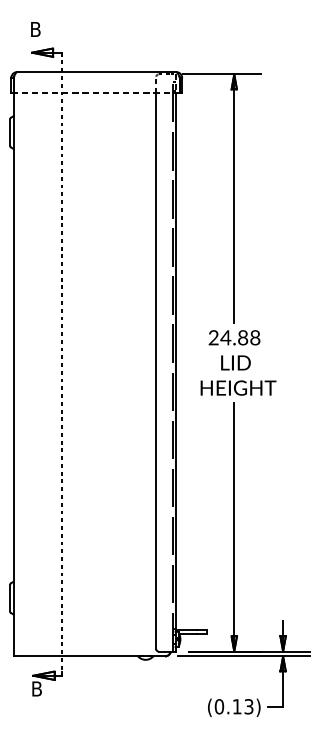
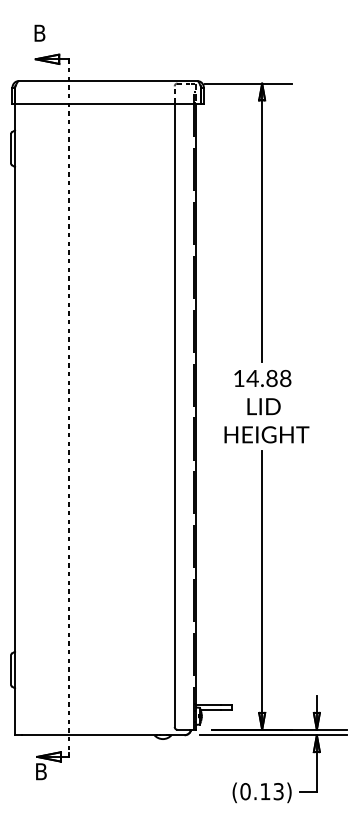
line: (96, 93) -> (107, 104), dashed -> solid
text: (213, 336) -> (238, 377), 24.88 -> 14.88

